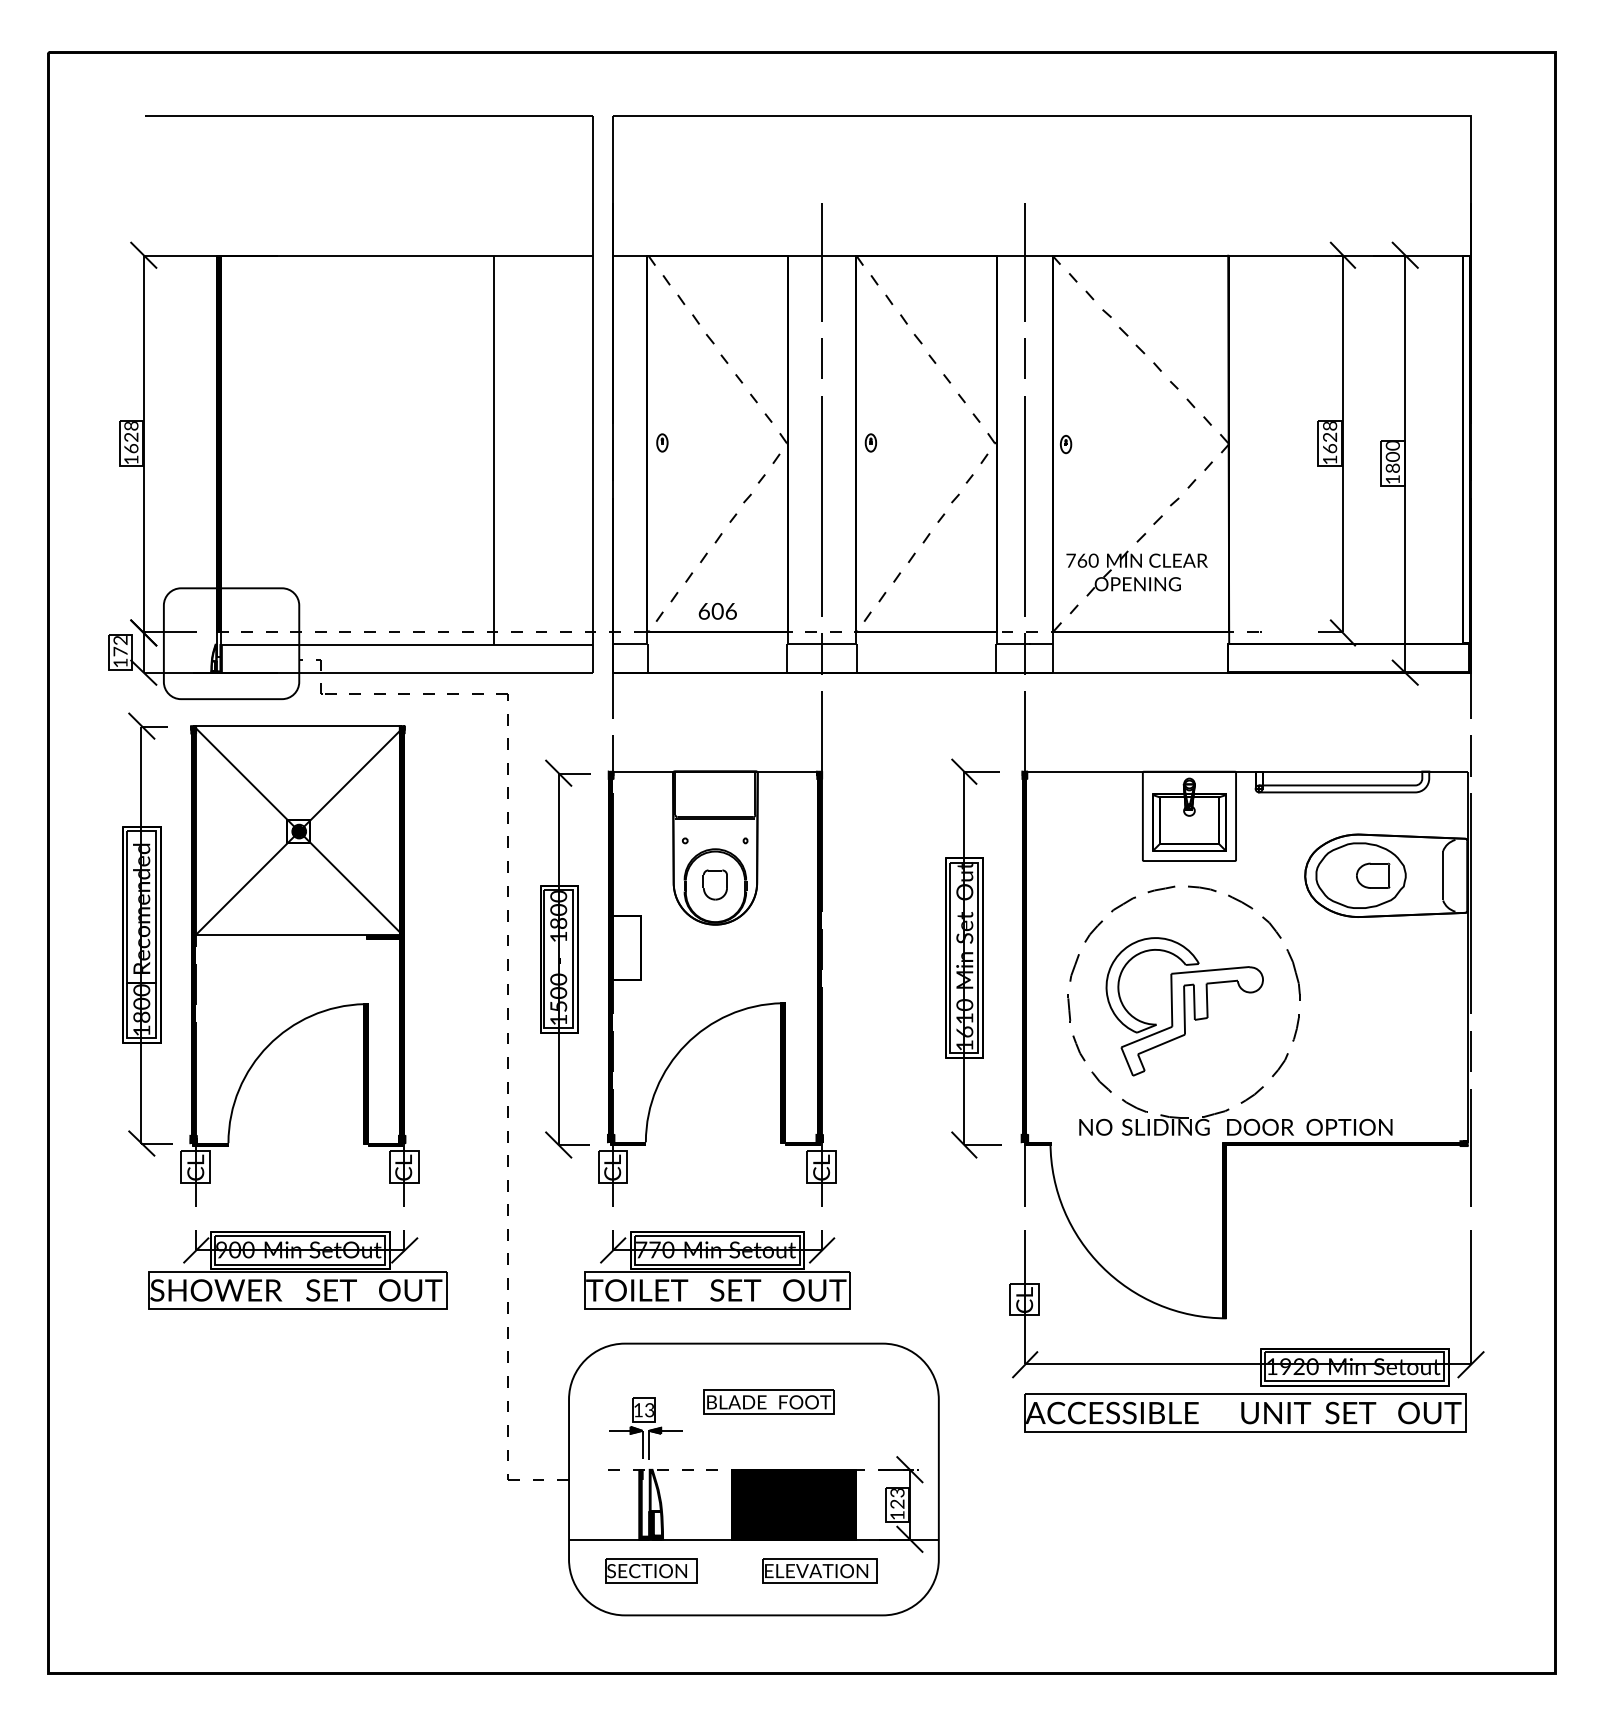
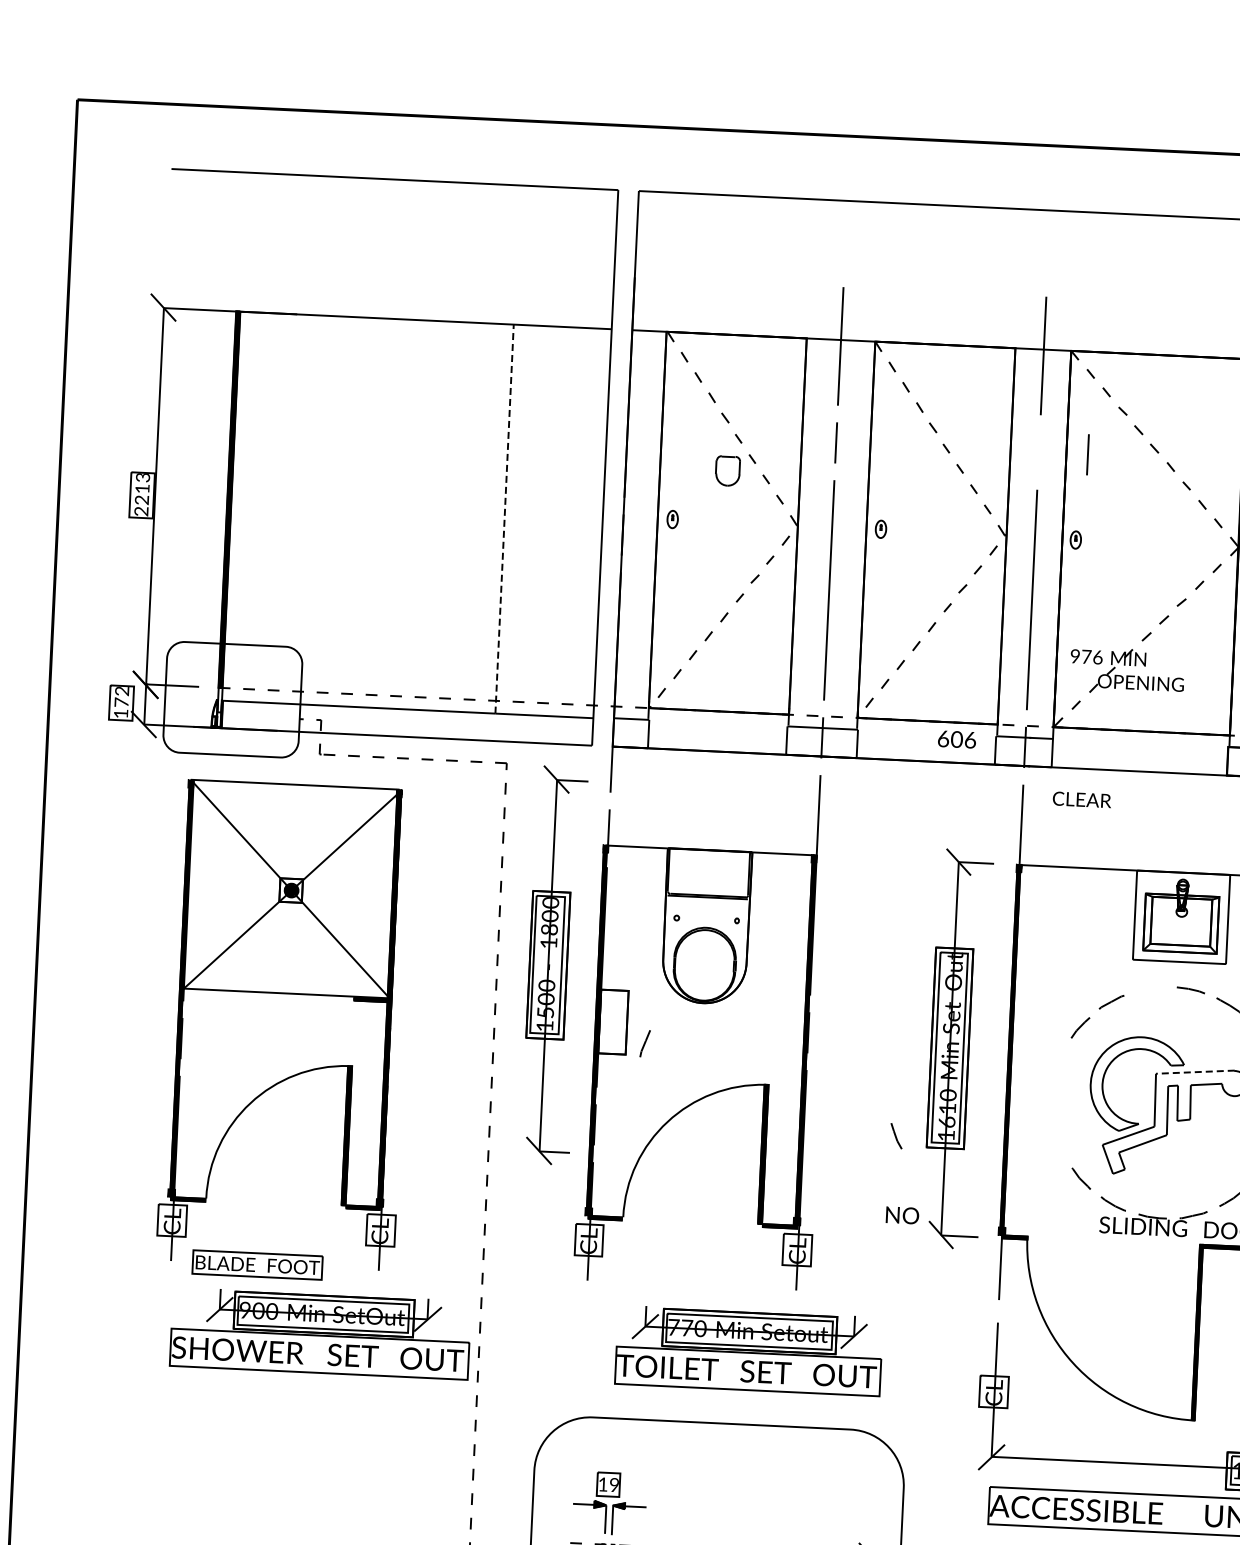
line: (1024, 358) -> (1087, 454), moved
text: (131, 443) -> (142, 495), 1628 -> 2213
line: (494, 450) -> (504, 519), solid -> dashed
text: (1082, 560) -> (1086, 656), 760 -> 976
text: (1178, 560) -> (1082, 799), moved
text: (717, 610) -> (956, 738), moved
part: (714, 884) -> (727, 470), moved
line: (1161, 889) -> (1150, 989), removed
part: (147, 934) -> (135, 986), removed
part: (565, 958) -> (554, 964), moved
line: (1074, 967) -> (645, 1043), moved
line: (1210, 970) -> (1195, 1072), solid -> dashed
line: (1069, 1008) -> (1052, 1103), removed
part: (1078, 1048) -> (895, 1136), moved
text: (1095, 1126) -> (902, 1214), moved
part: (297, 1269) -> (320, 1333), moved
part: (717, 1269) -> (748, 1350), moved
part: (768, 1401) -> (257, 1264), moved
text: (649, 1410) -> (614, 1485), 13 -> 19

